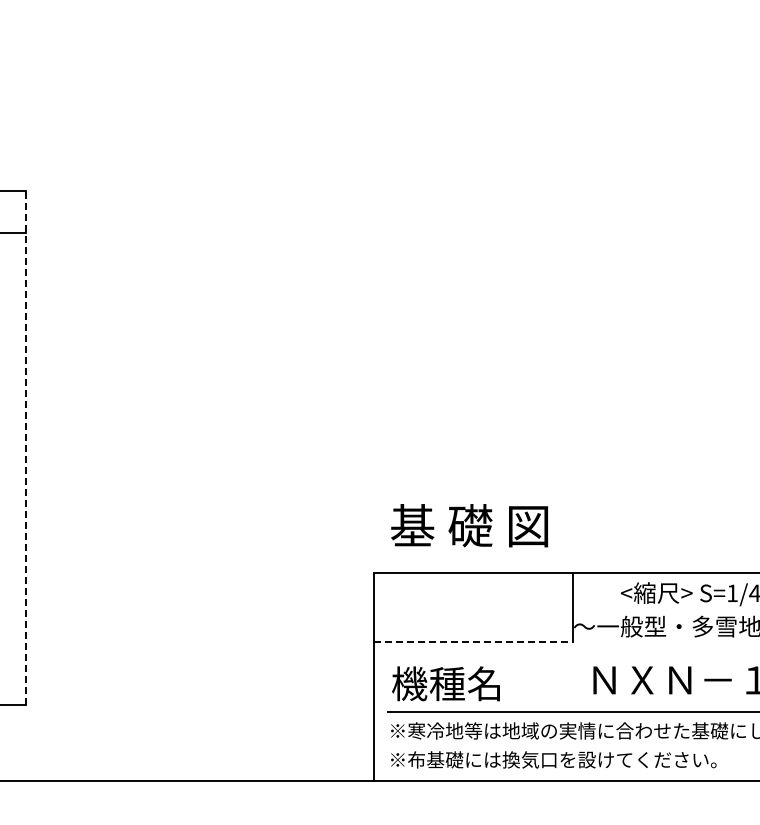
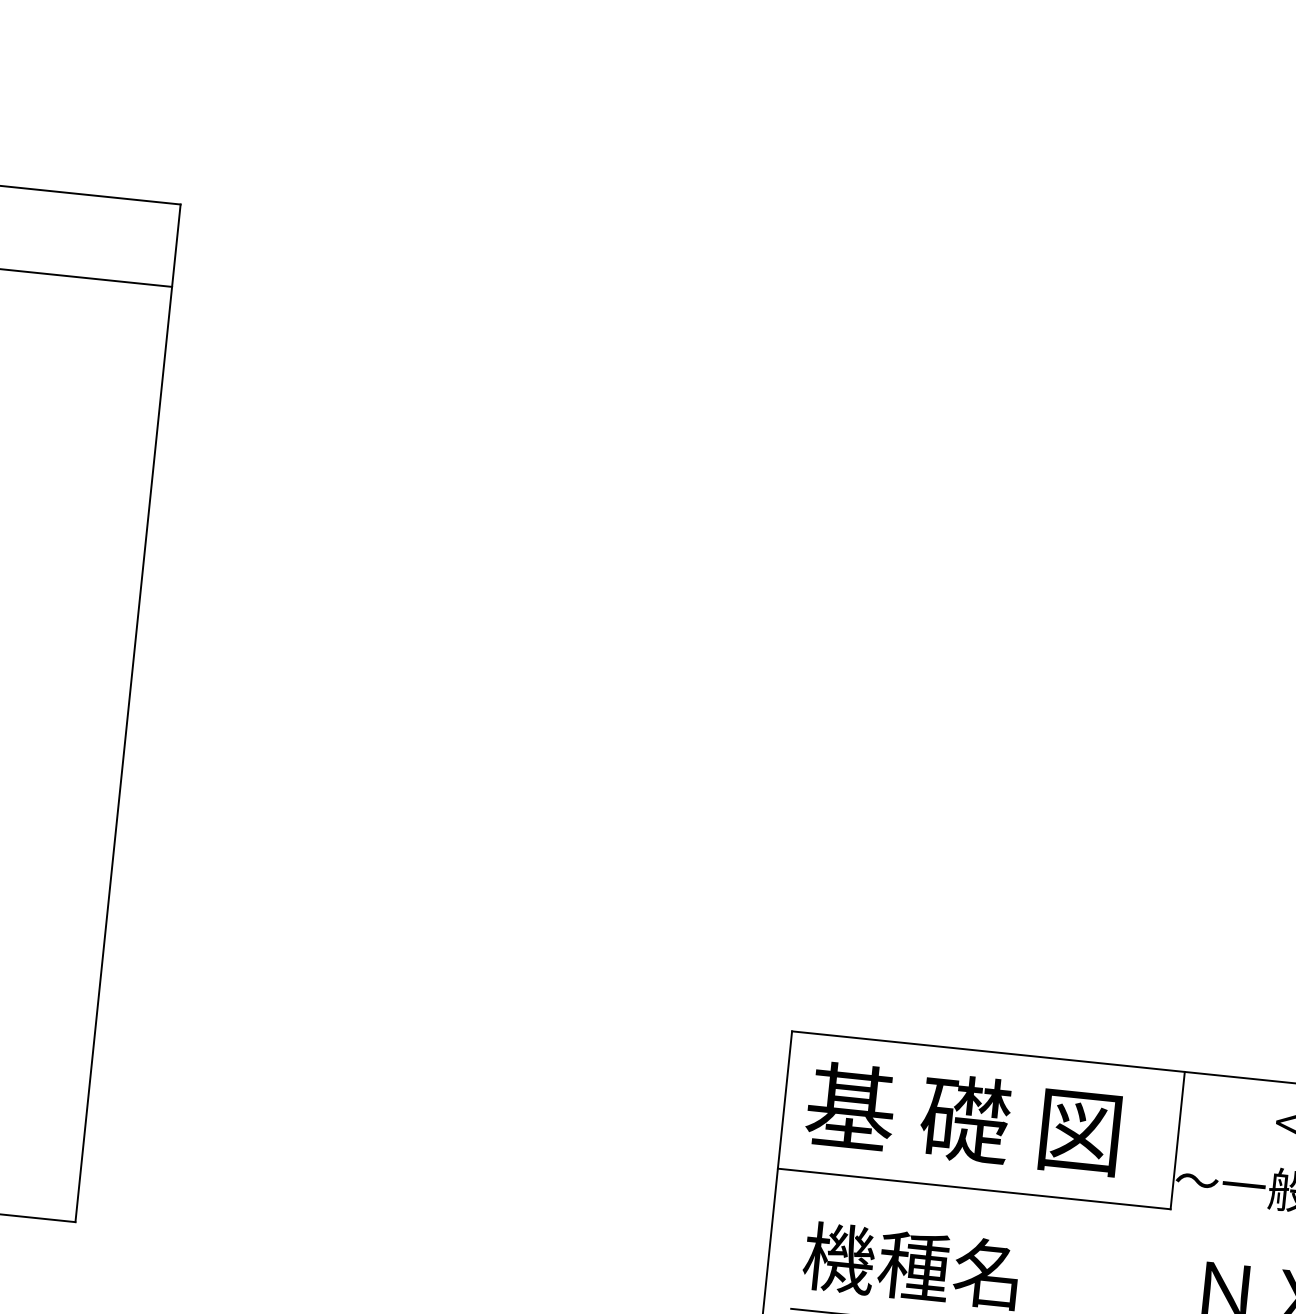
line: (26, 448) -> (128, 713), dashed -> solid
text: (469, 525) -> (963, 1118), moved
line: (474, 642) -> (976, 1189), dashed -> solid

